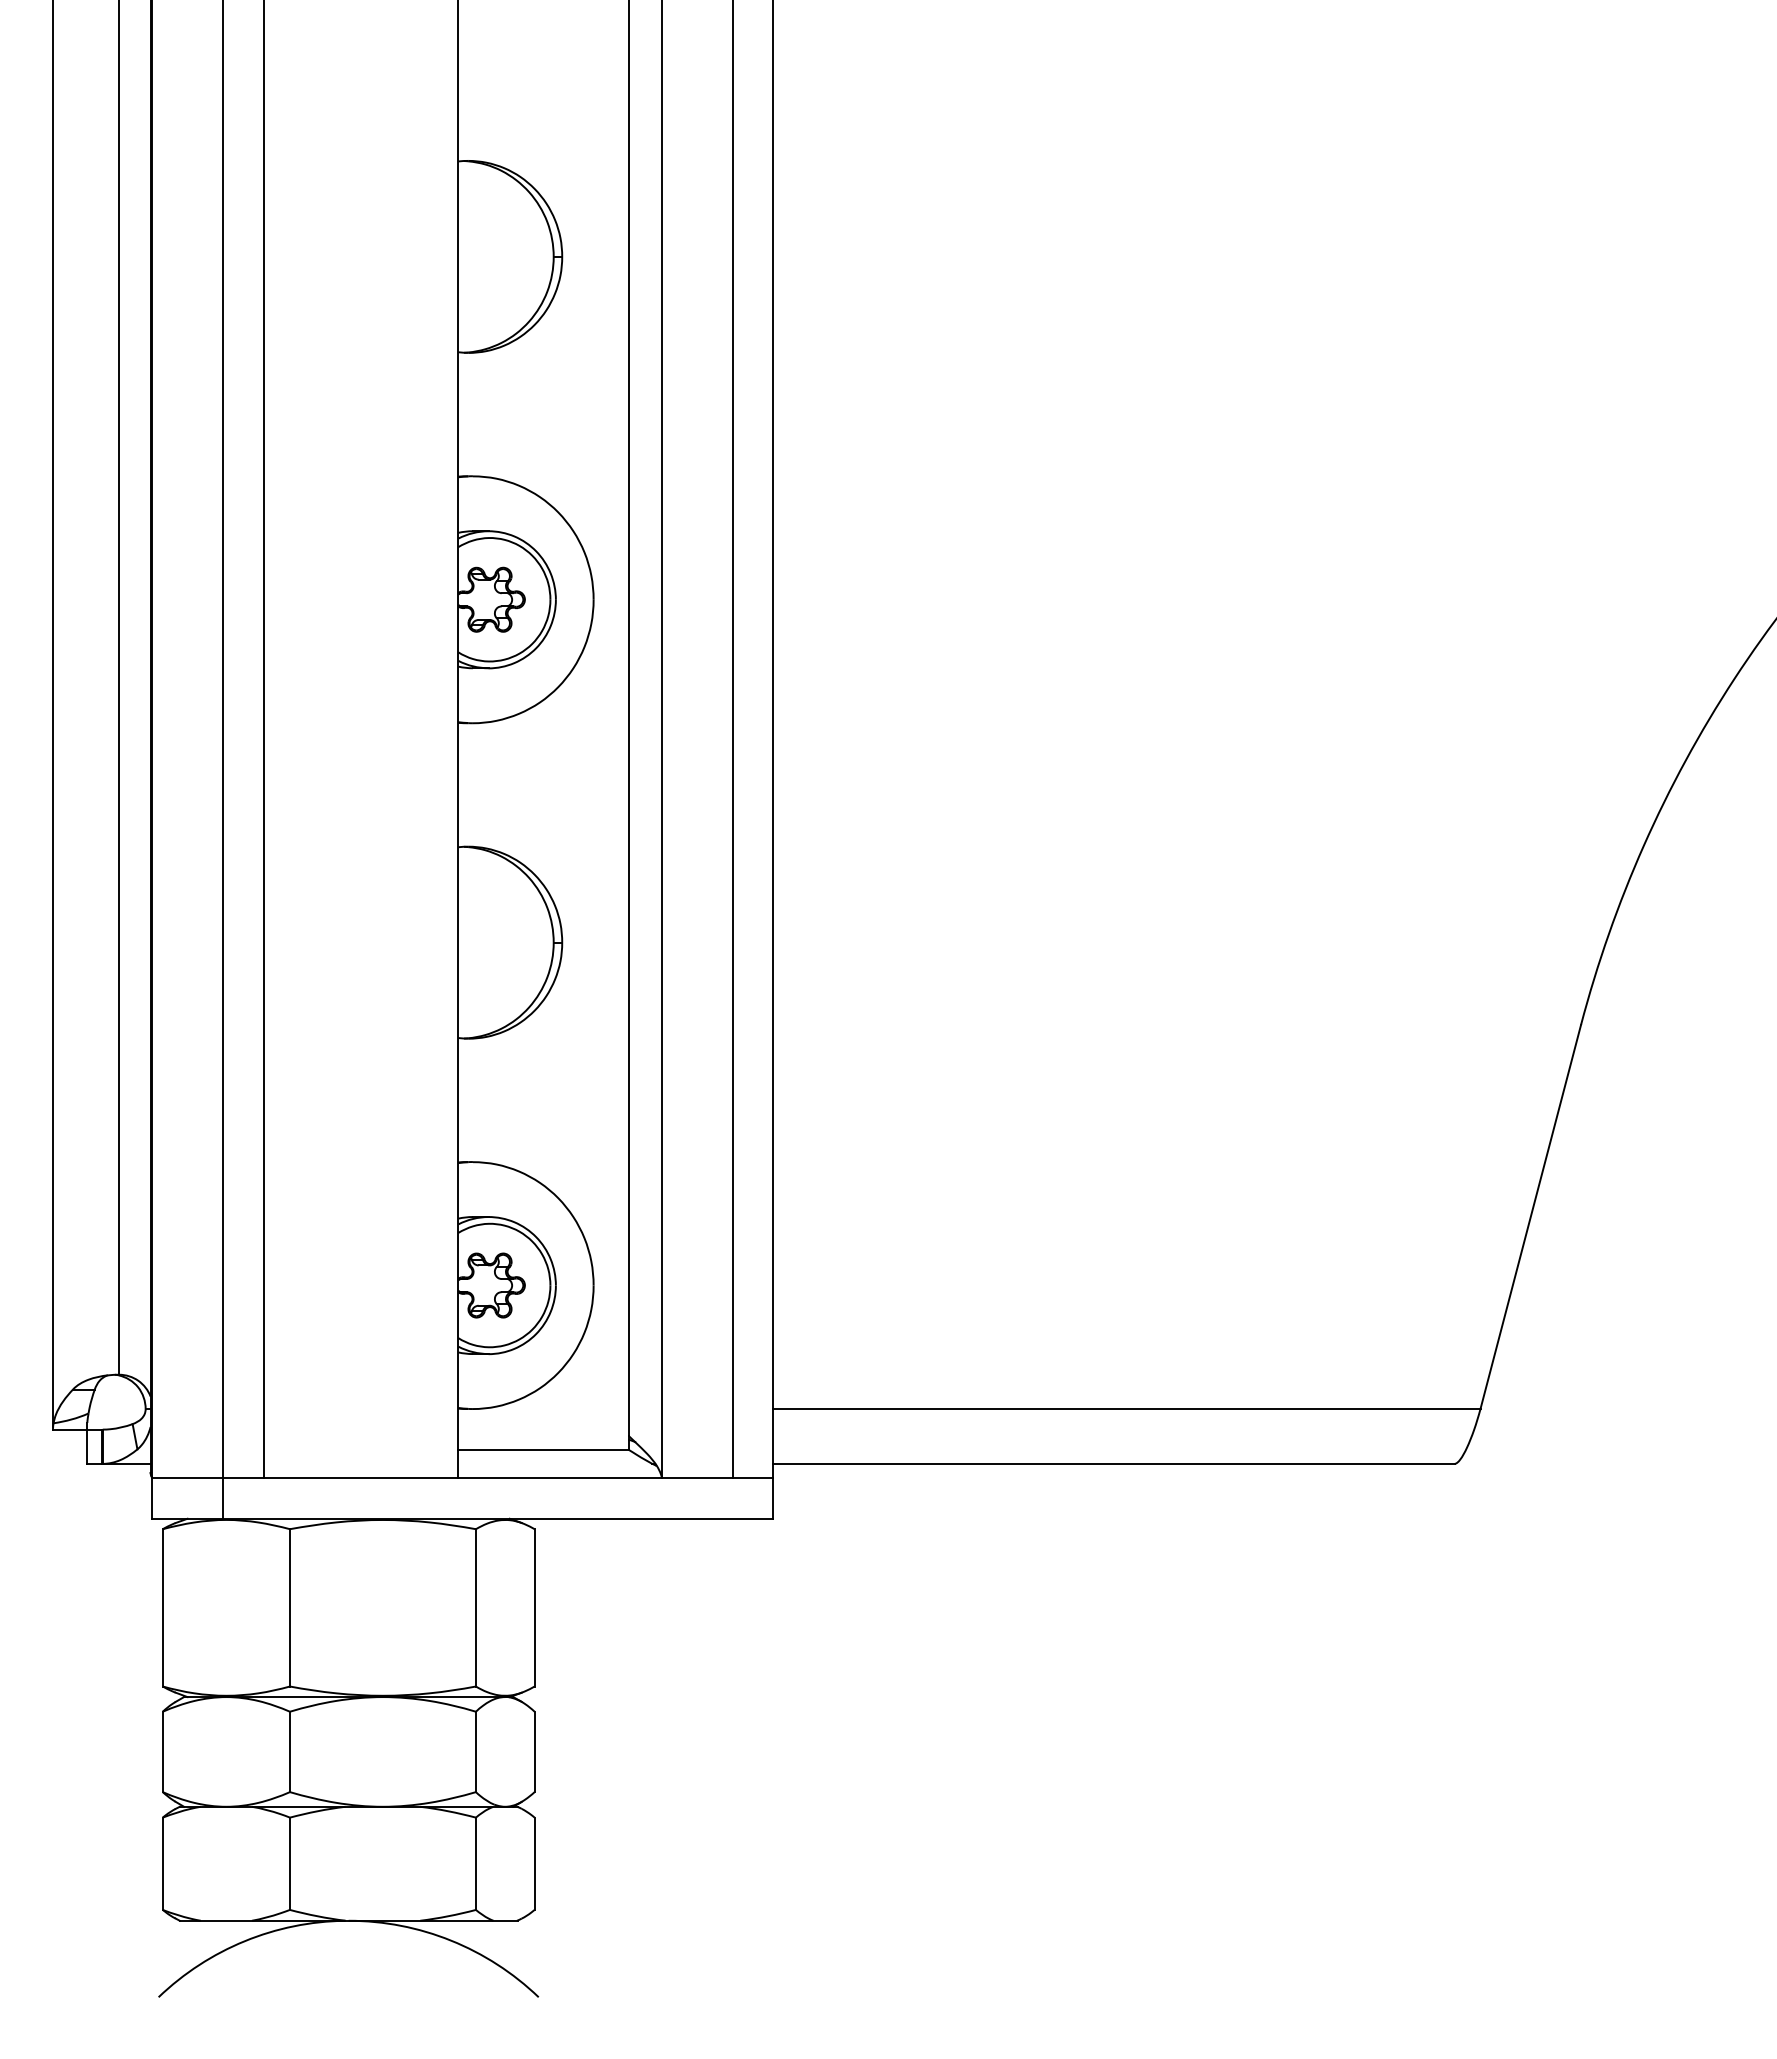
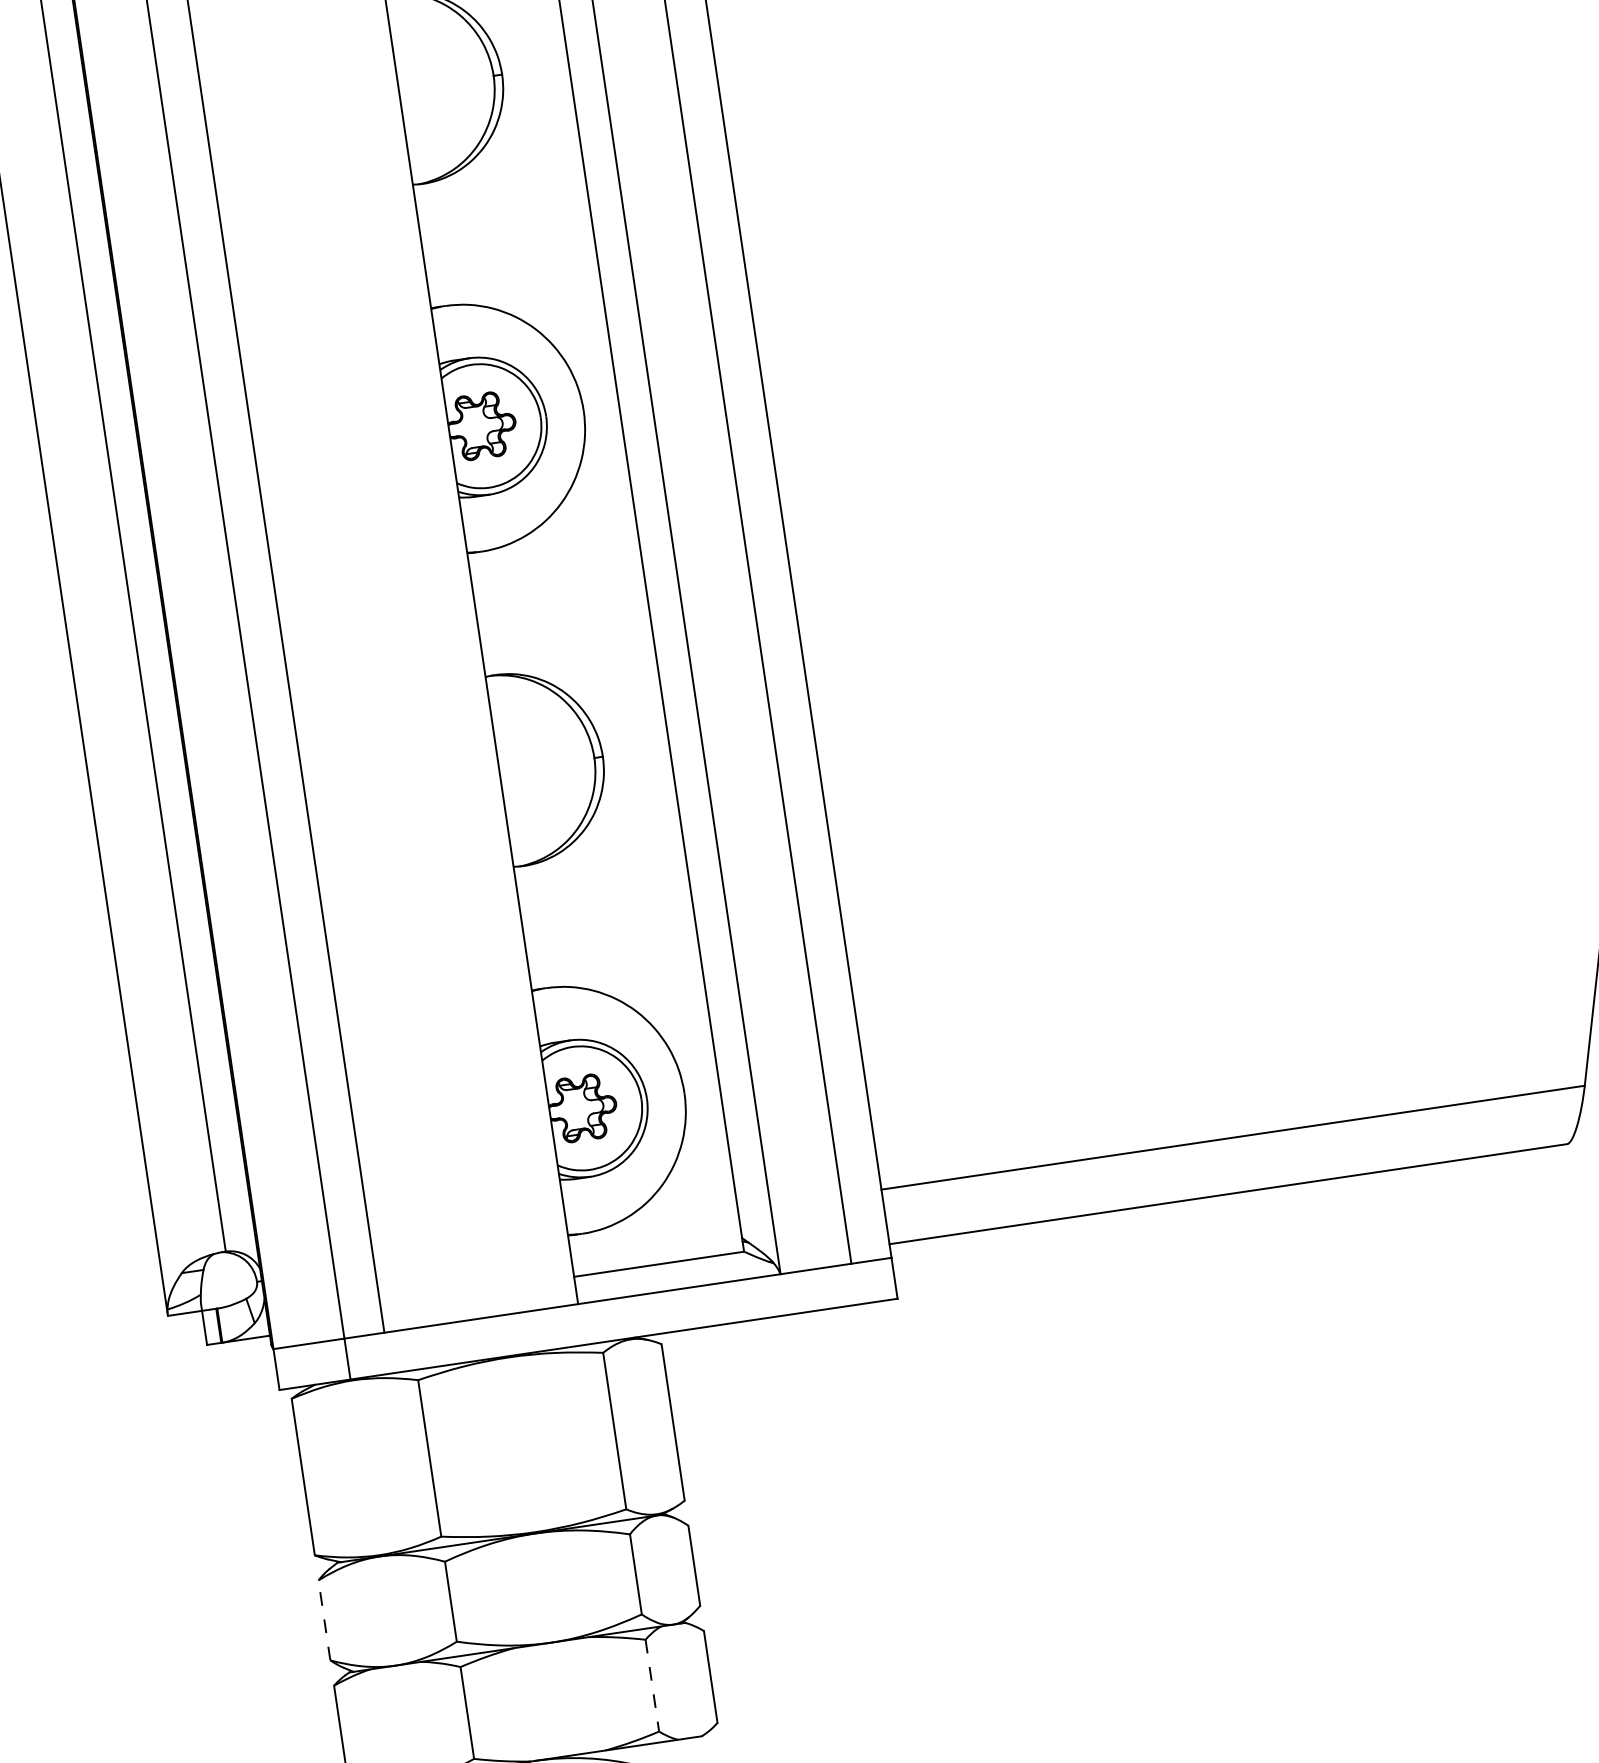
line: (162, 1751) -> (324, 1620), solid -> dashed
line: (475, 1864) -> (652, 1686), solid -> dashed

